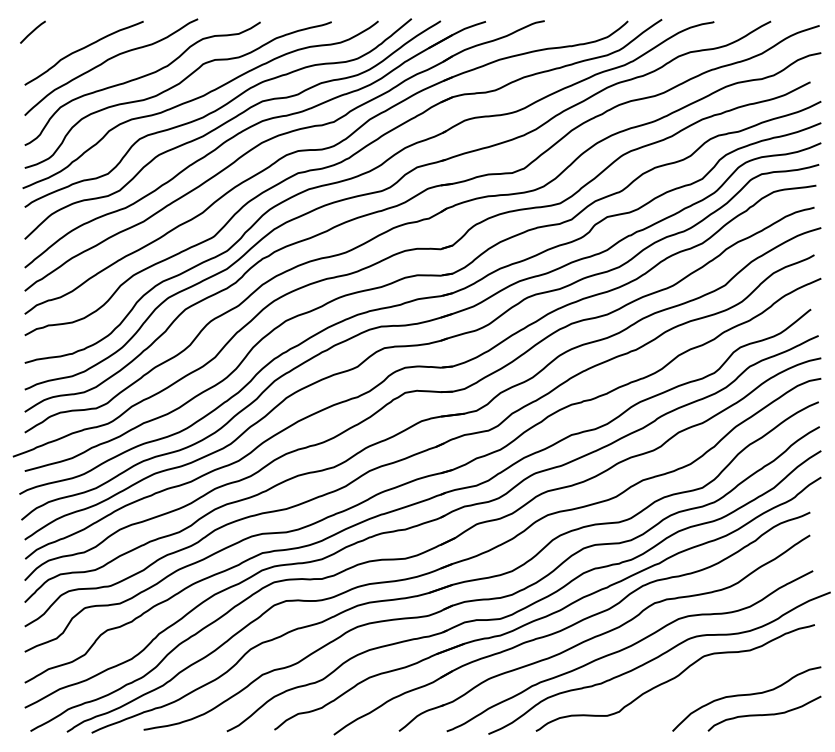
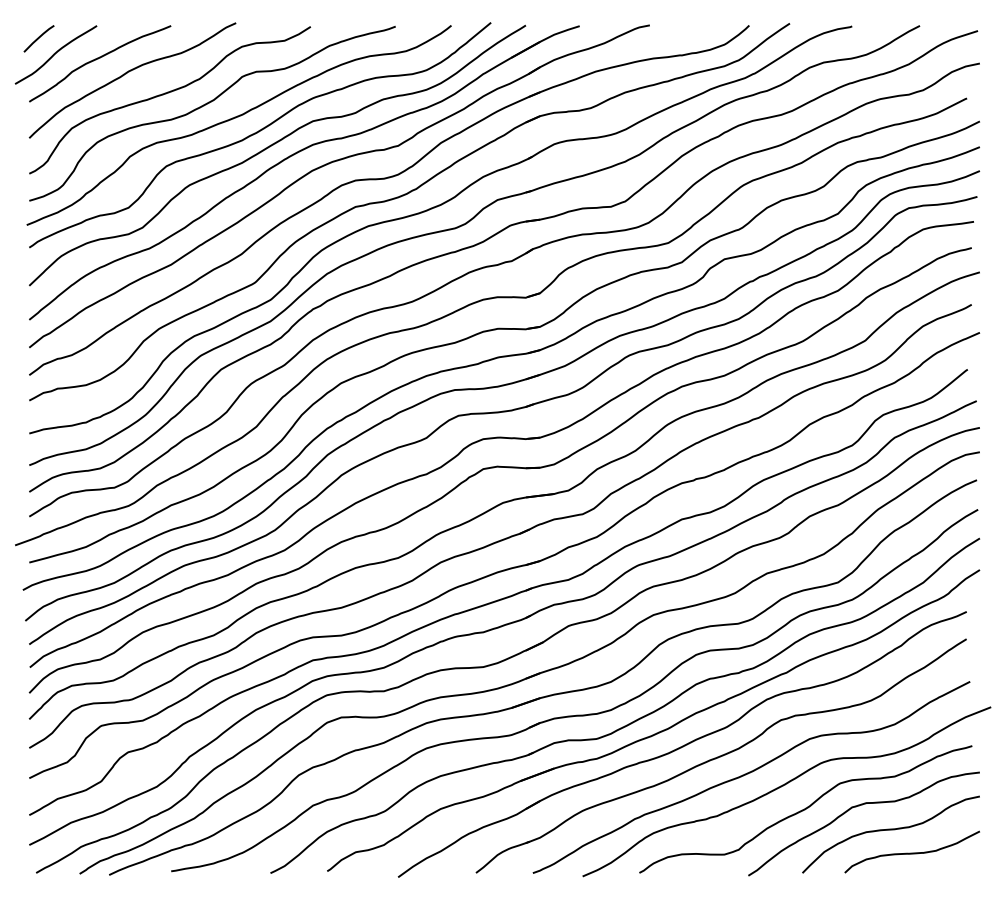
curve: (46, 45) -> (55, 54), added
curve: (720, 675) -> (859, 806), added

